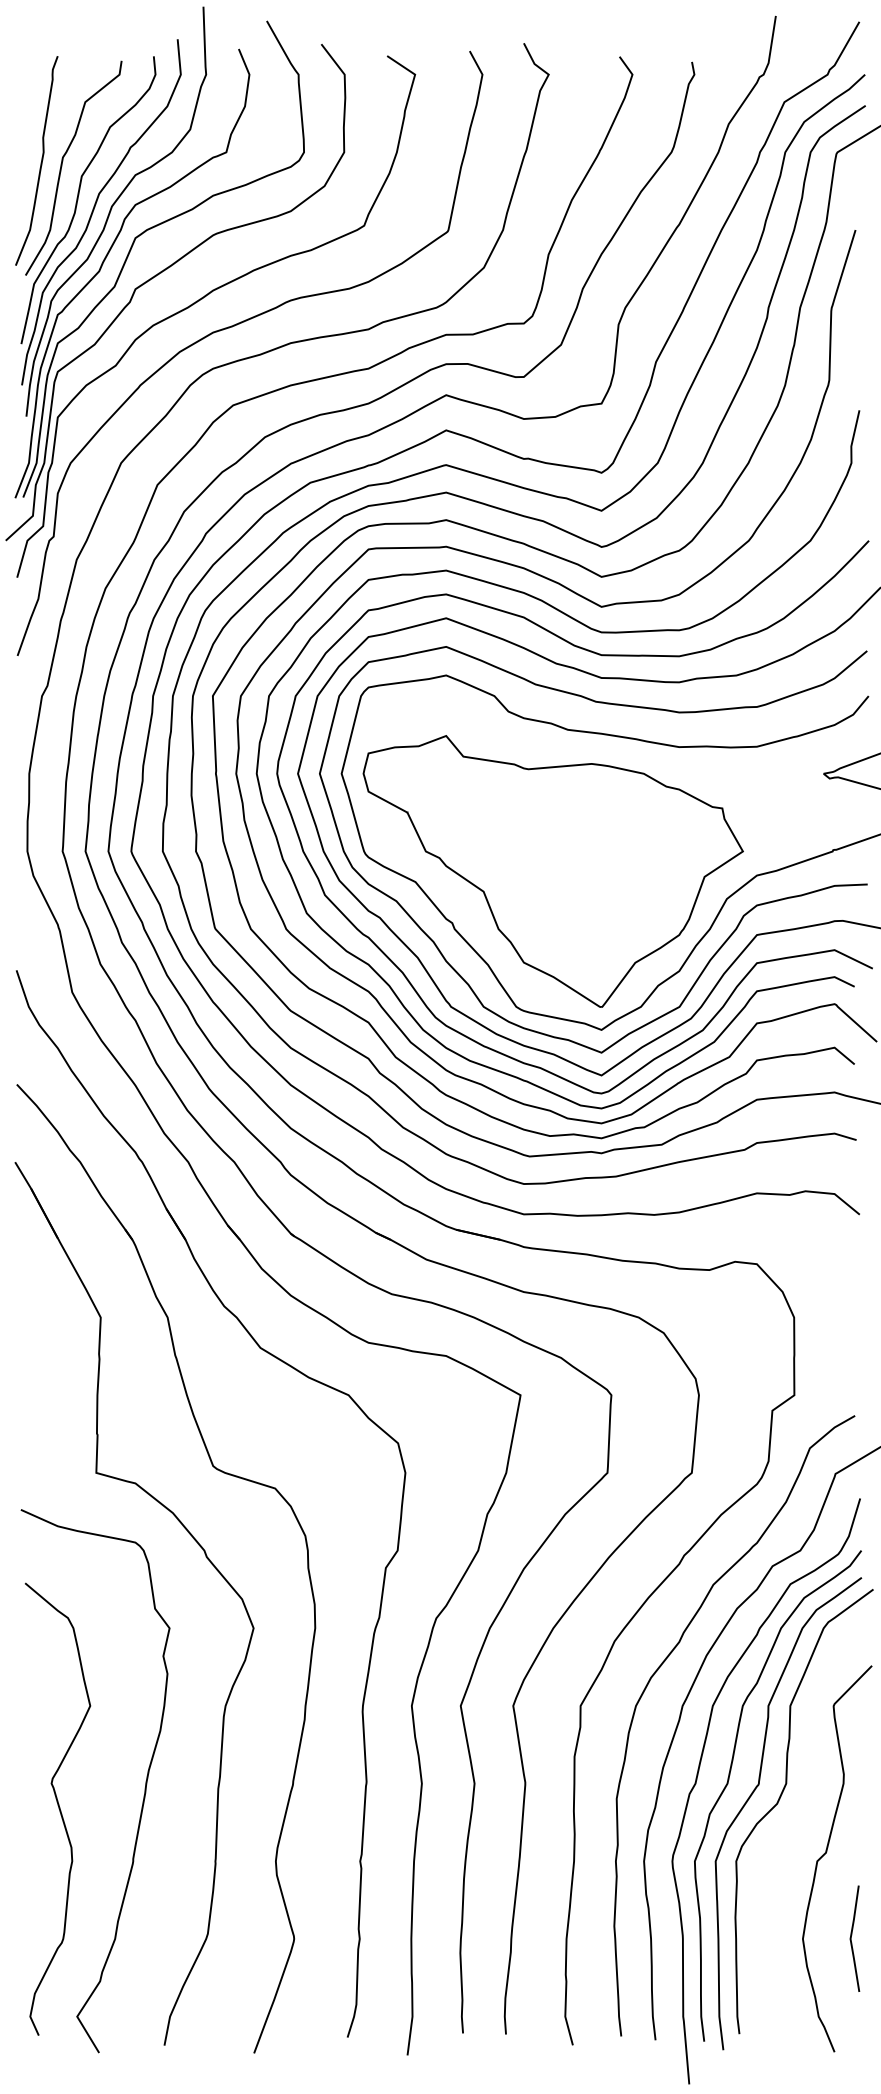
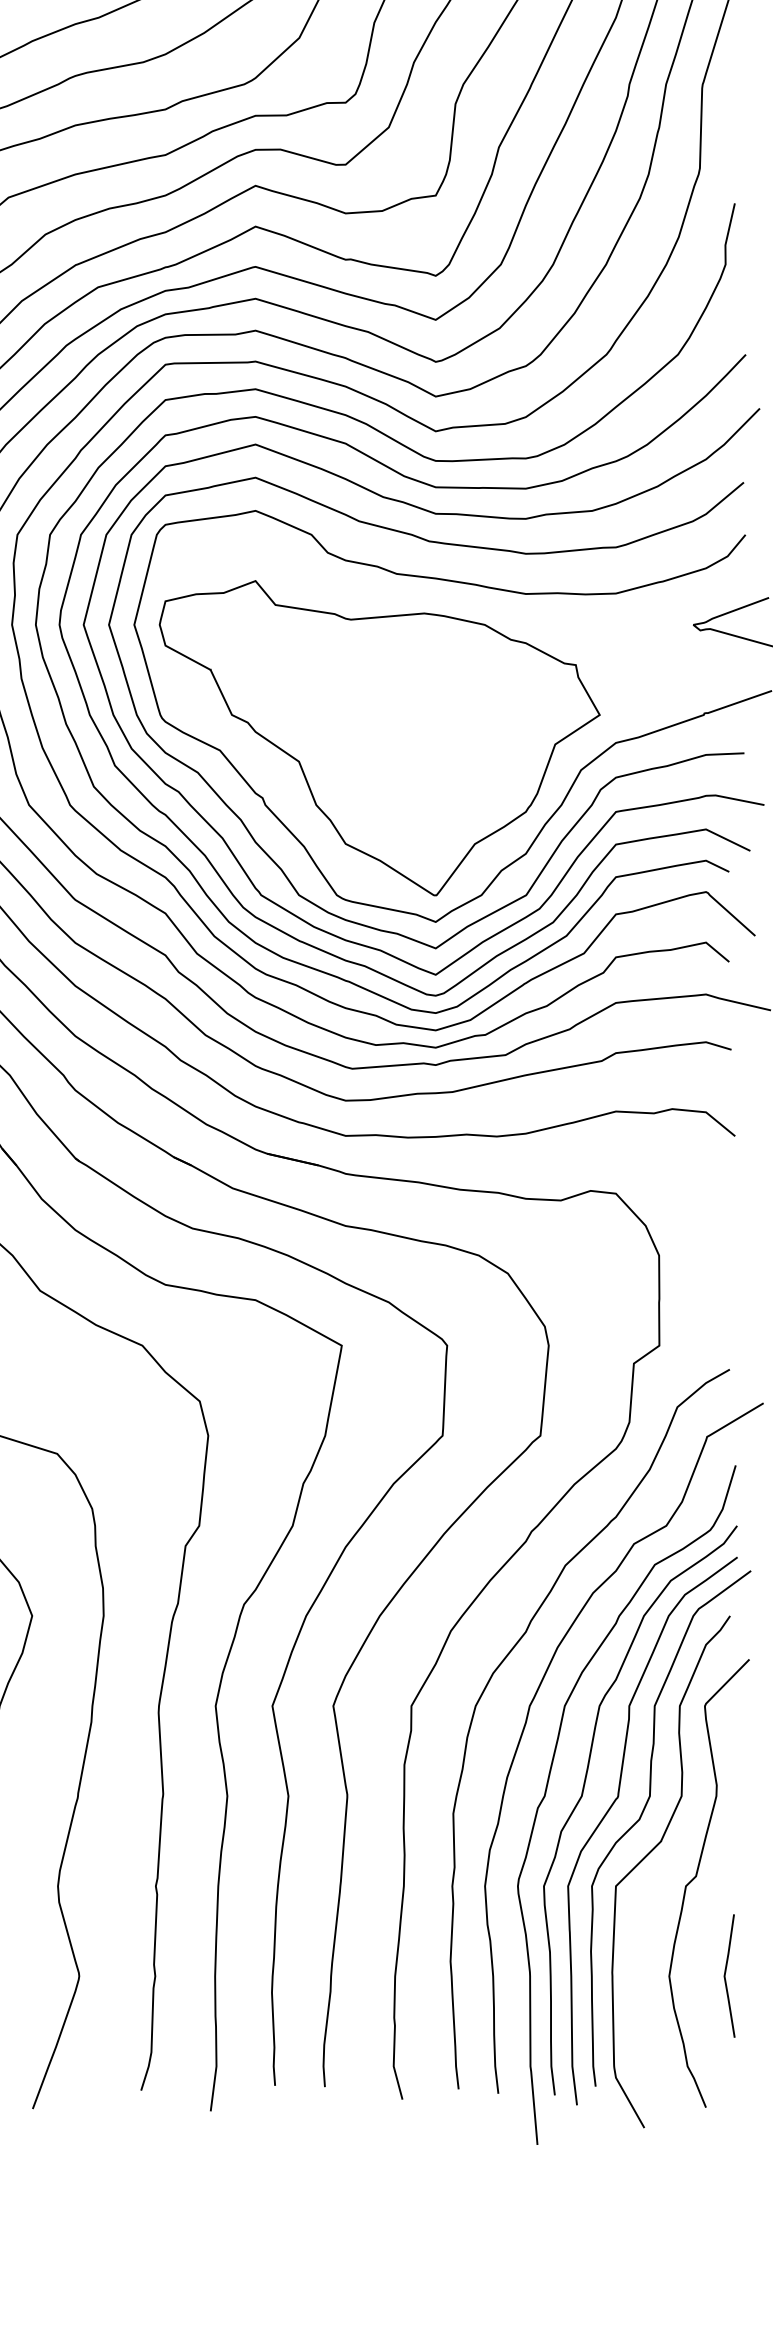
curve: (787, 1832) -> (651, 1852), added

